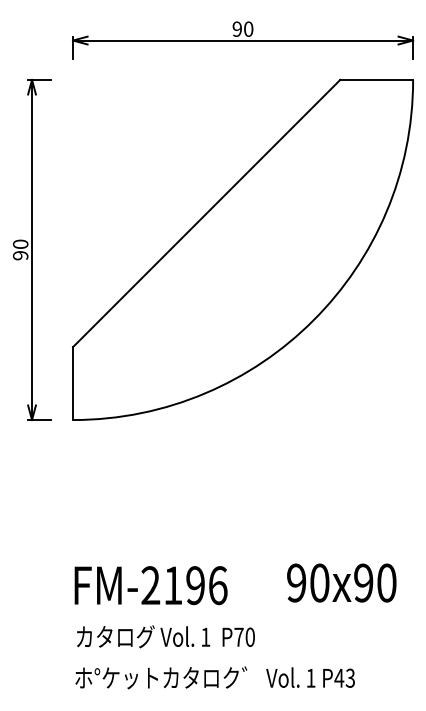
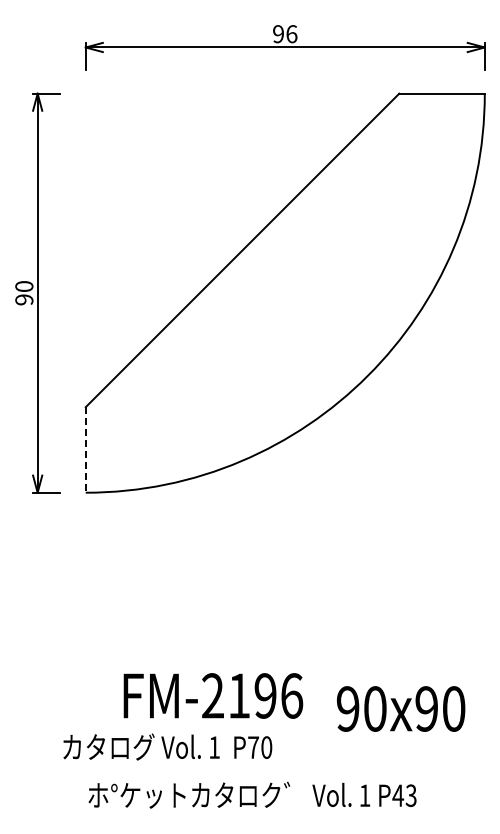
text: (248, 29) -> (291, 34), 90 -> 96
line: (72, 383) -> (85, 449), solid -> dashed
text: (342, 582) -> (401, 708), moved
text: (151, 585) -> (213, 695), moved
text: (165, 636) -> (167, 746), moved

